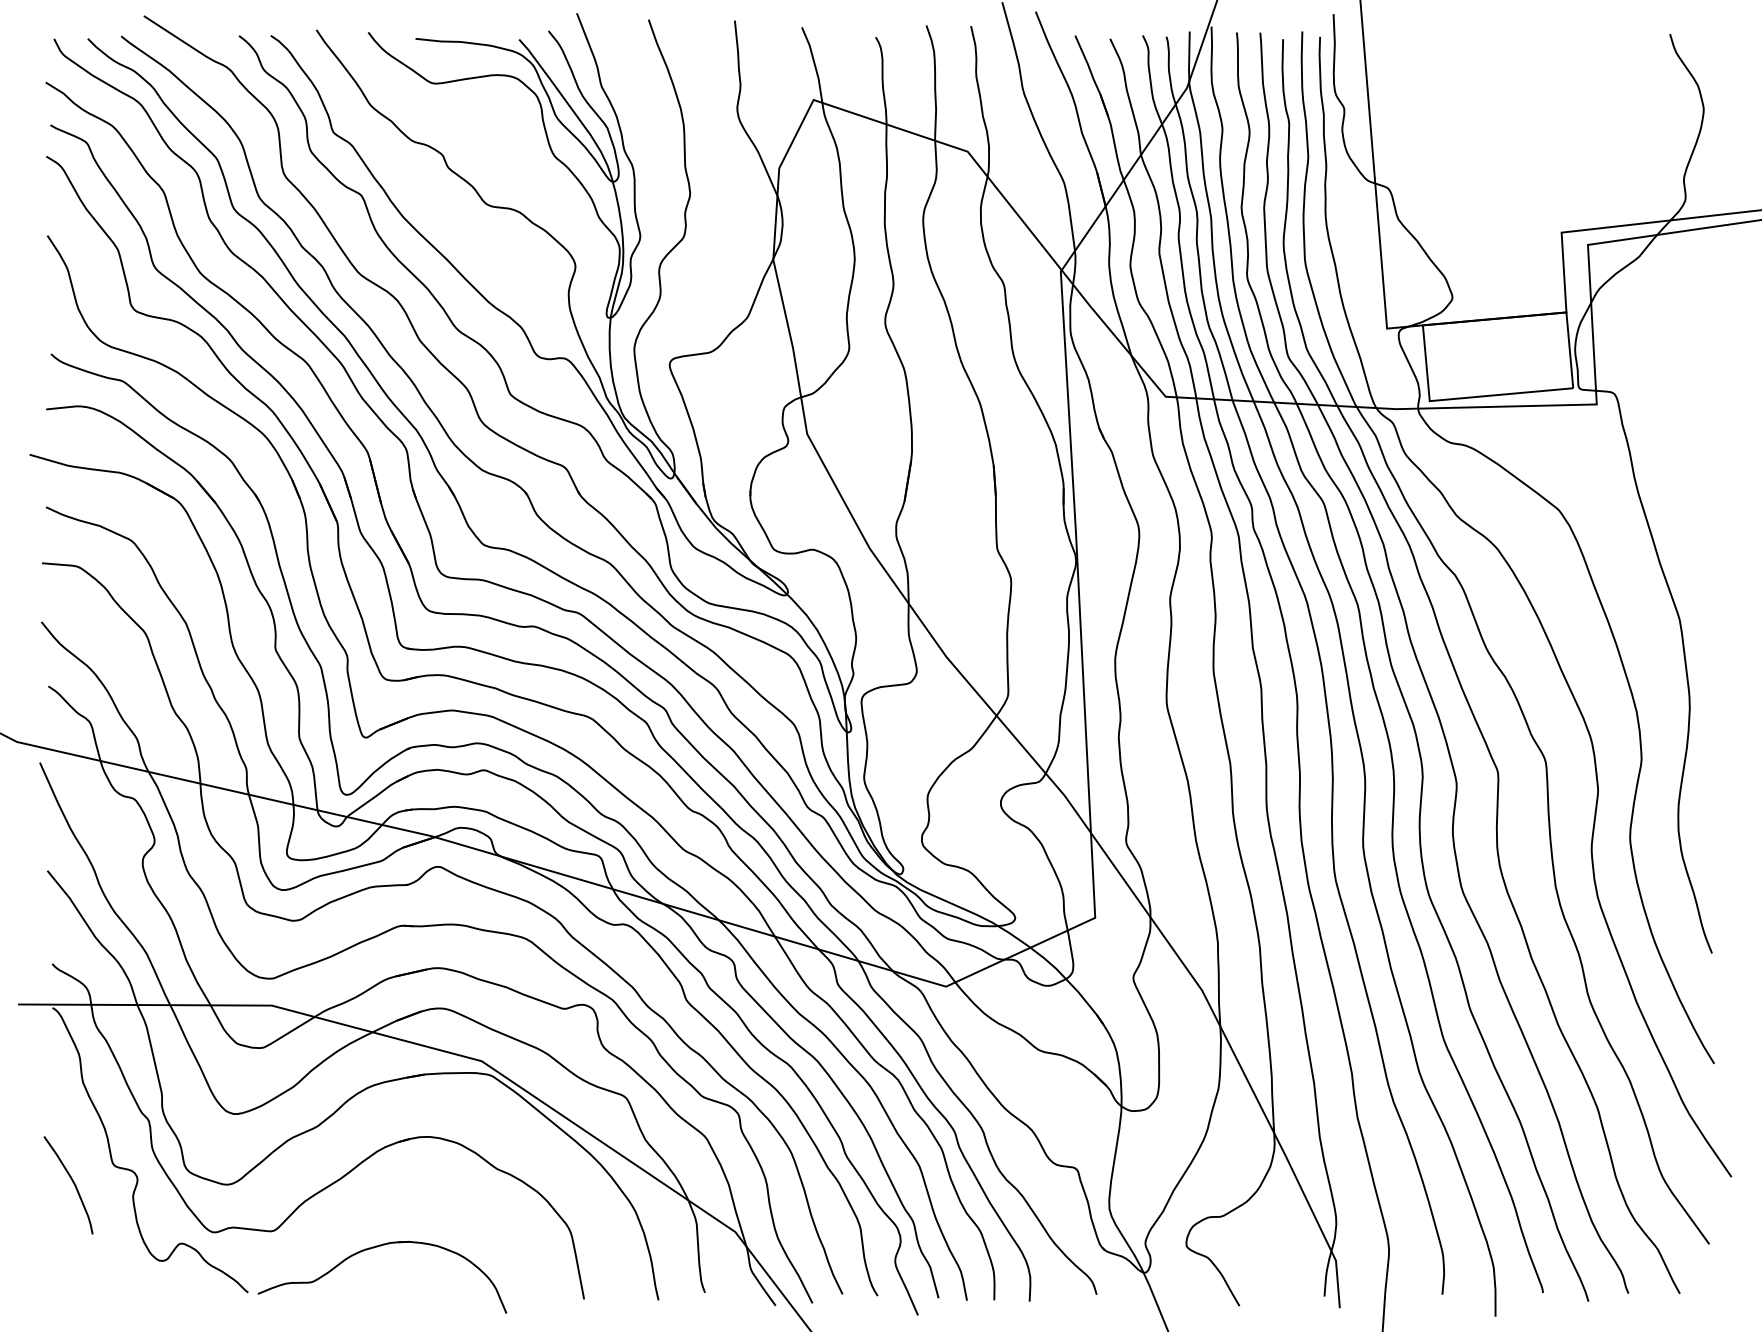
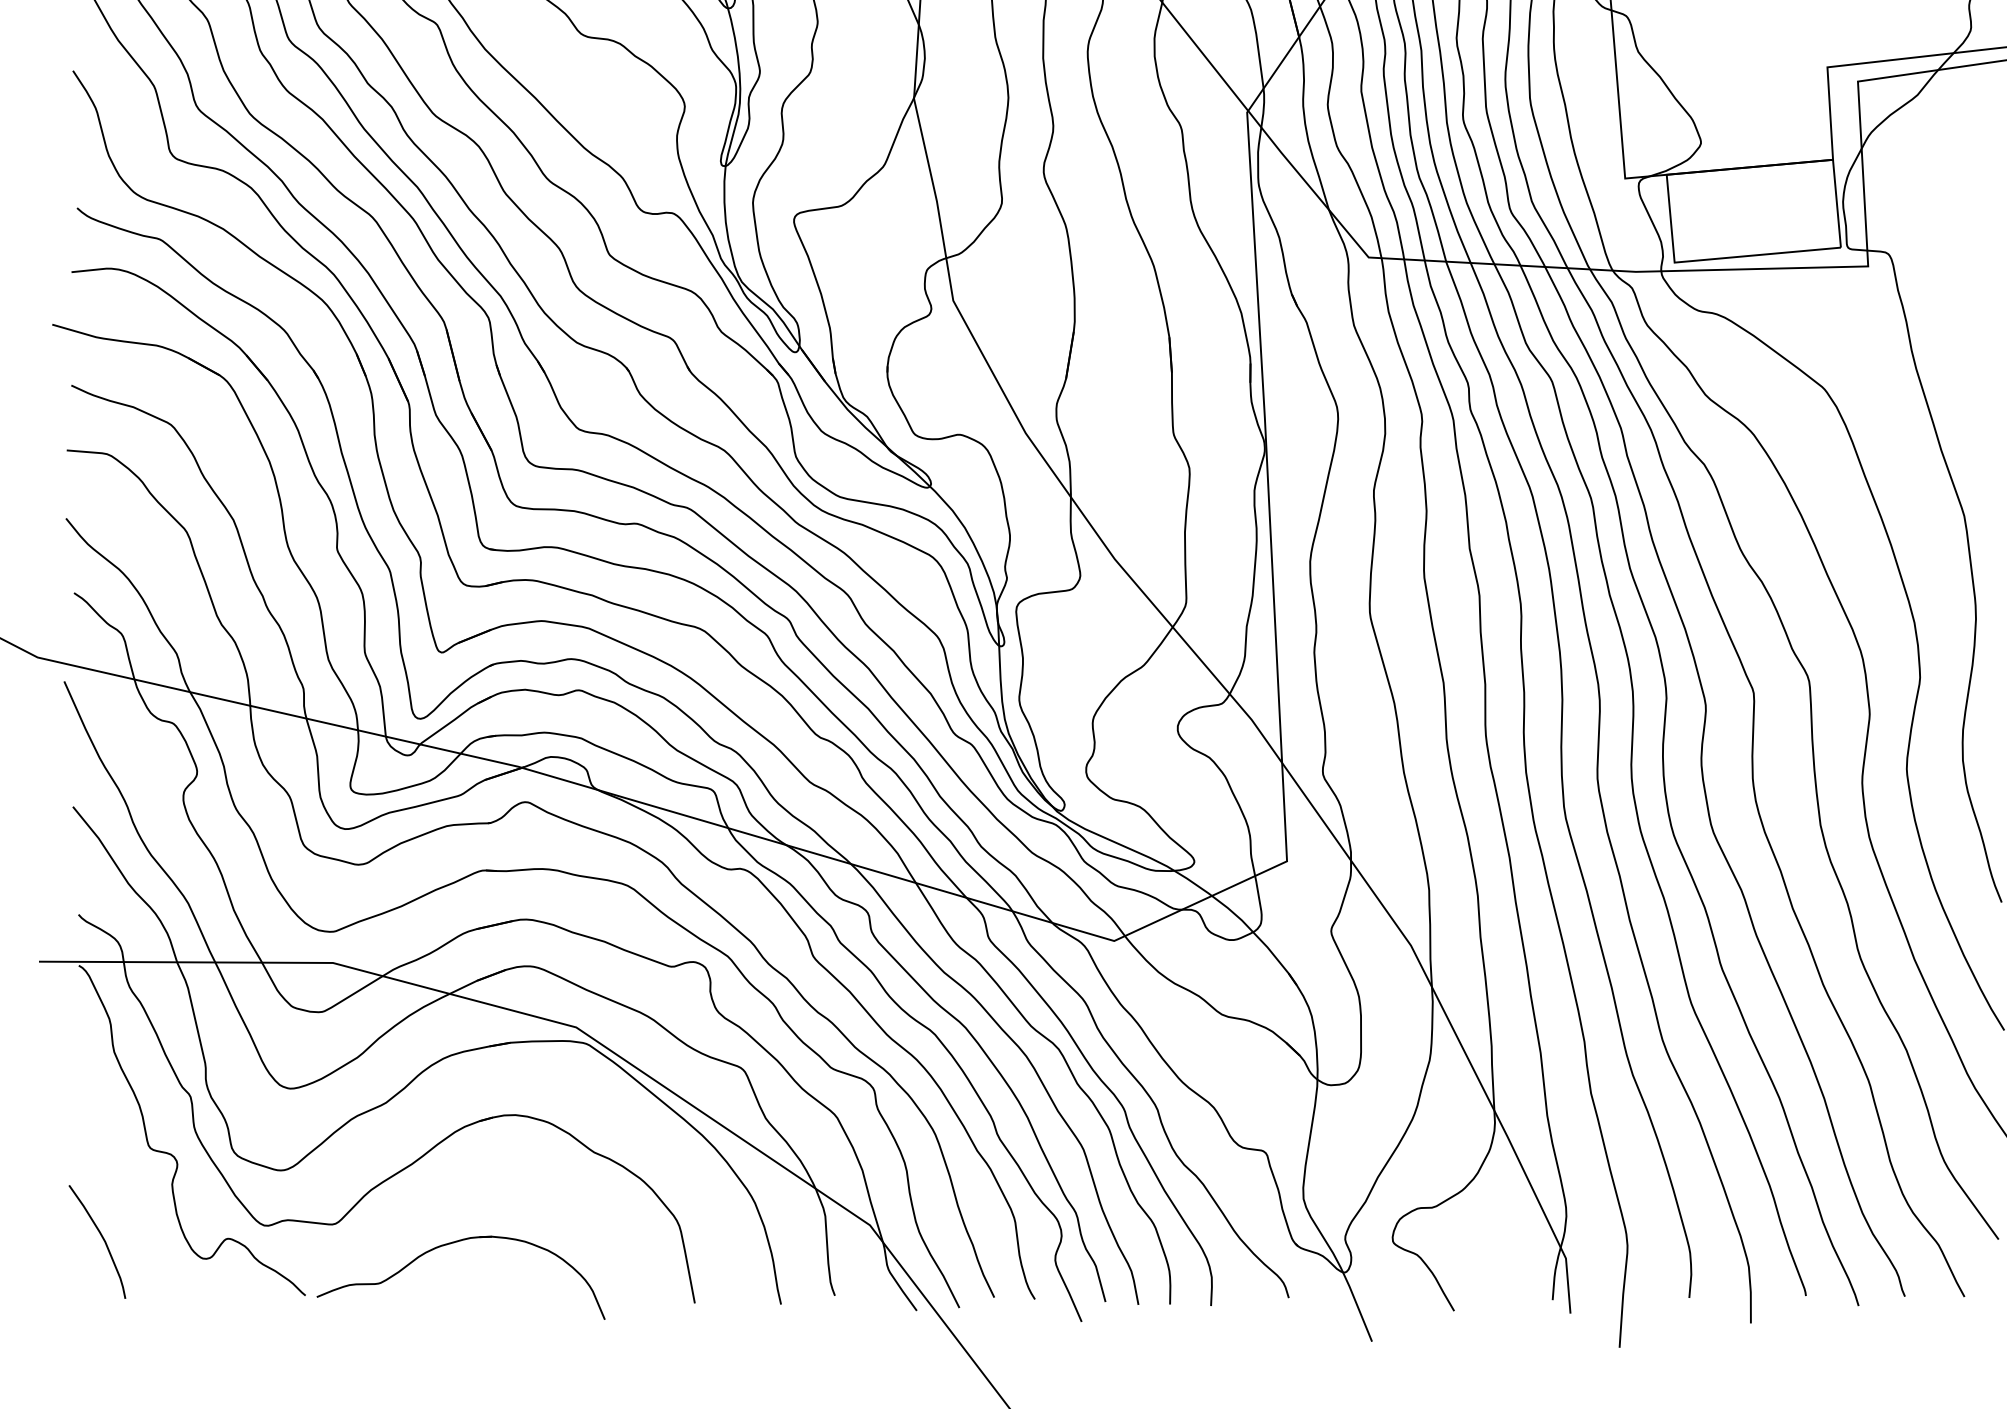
curve: (72, 1182) -> (102, 1238), moved

